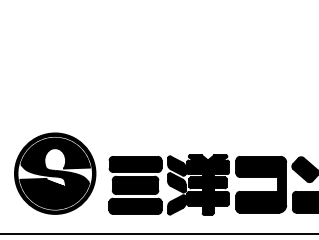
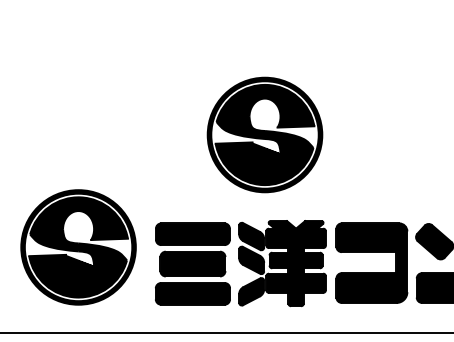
part: (186, 94) -> (265, 134), added

